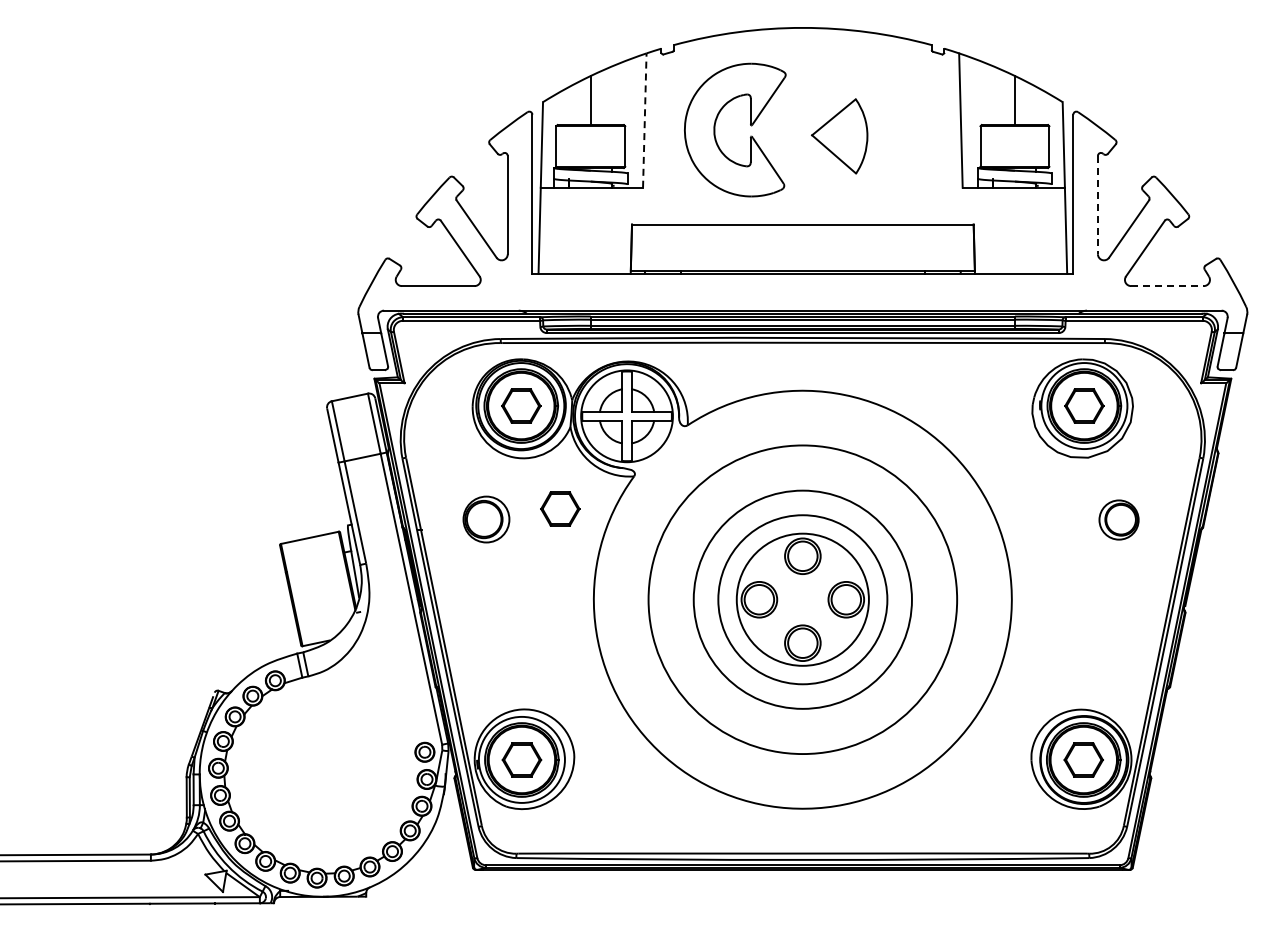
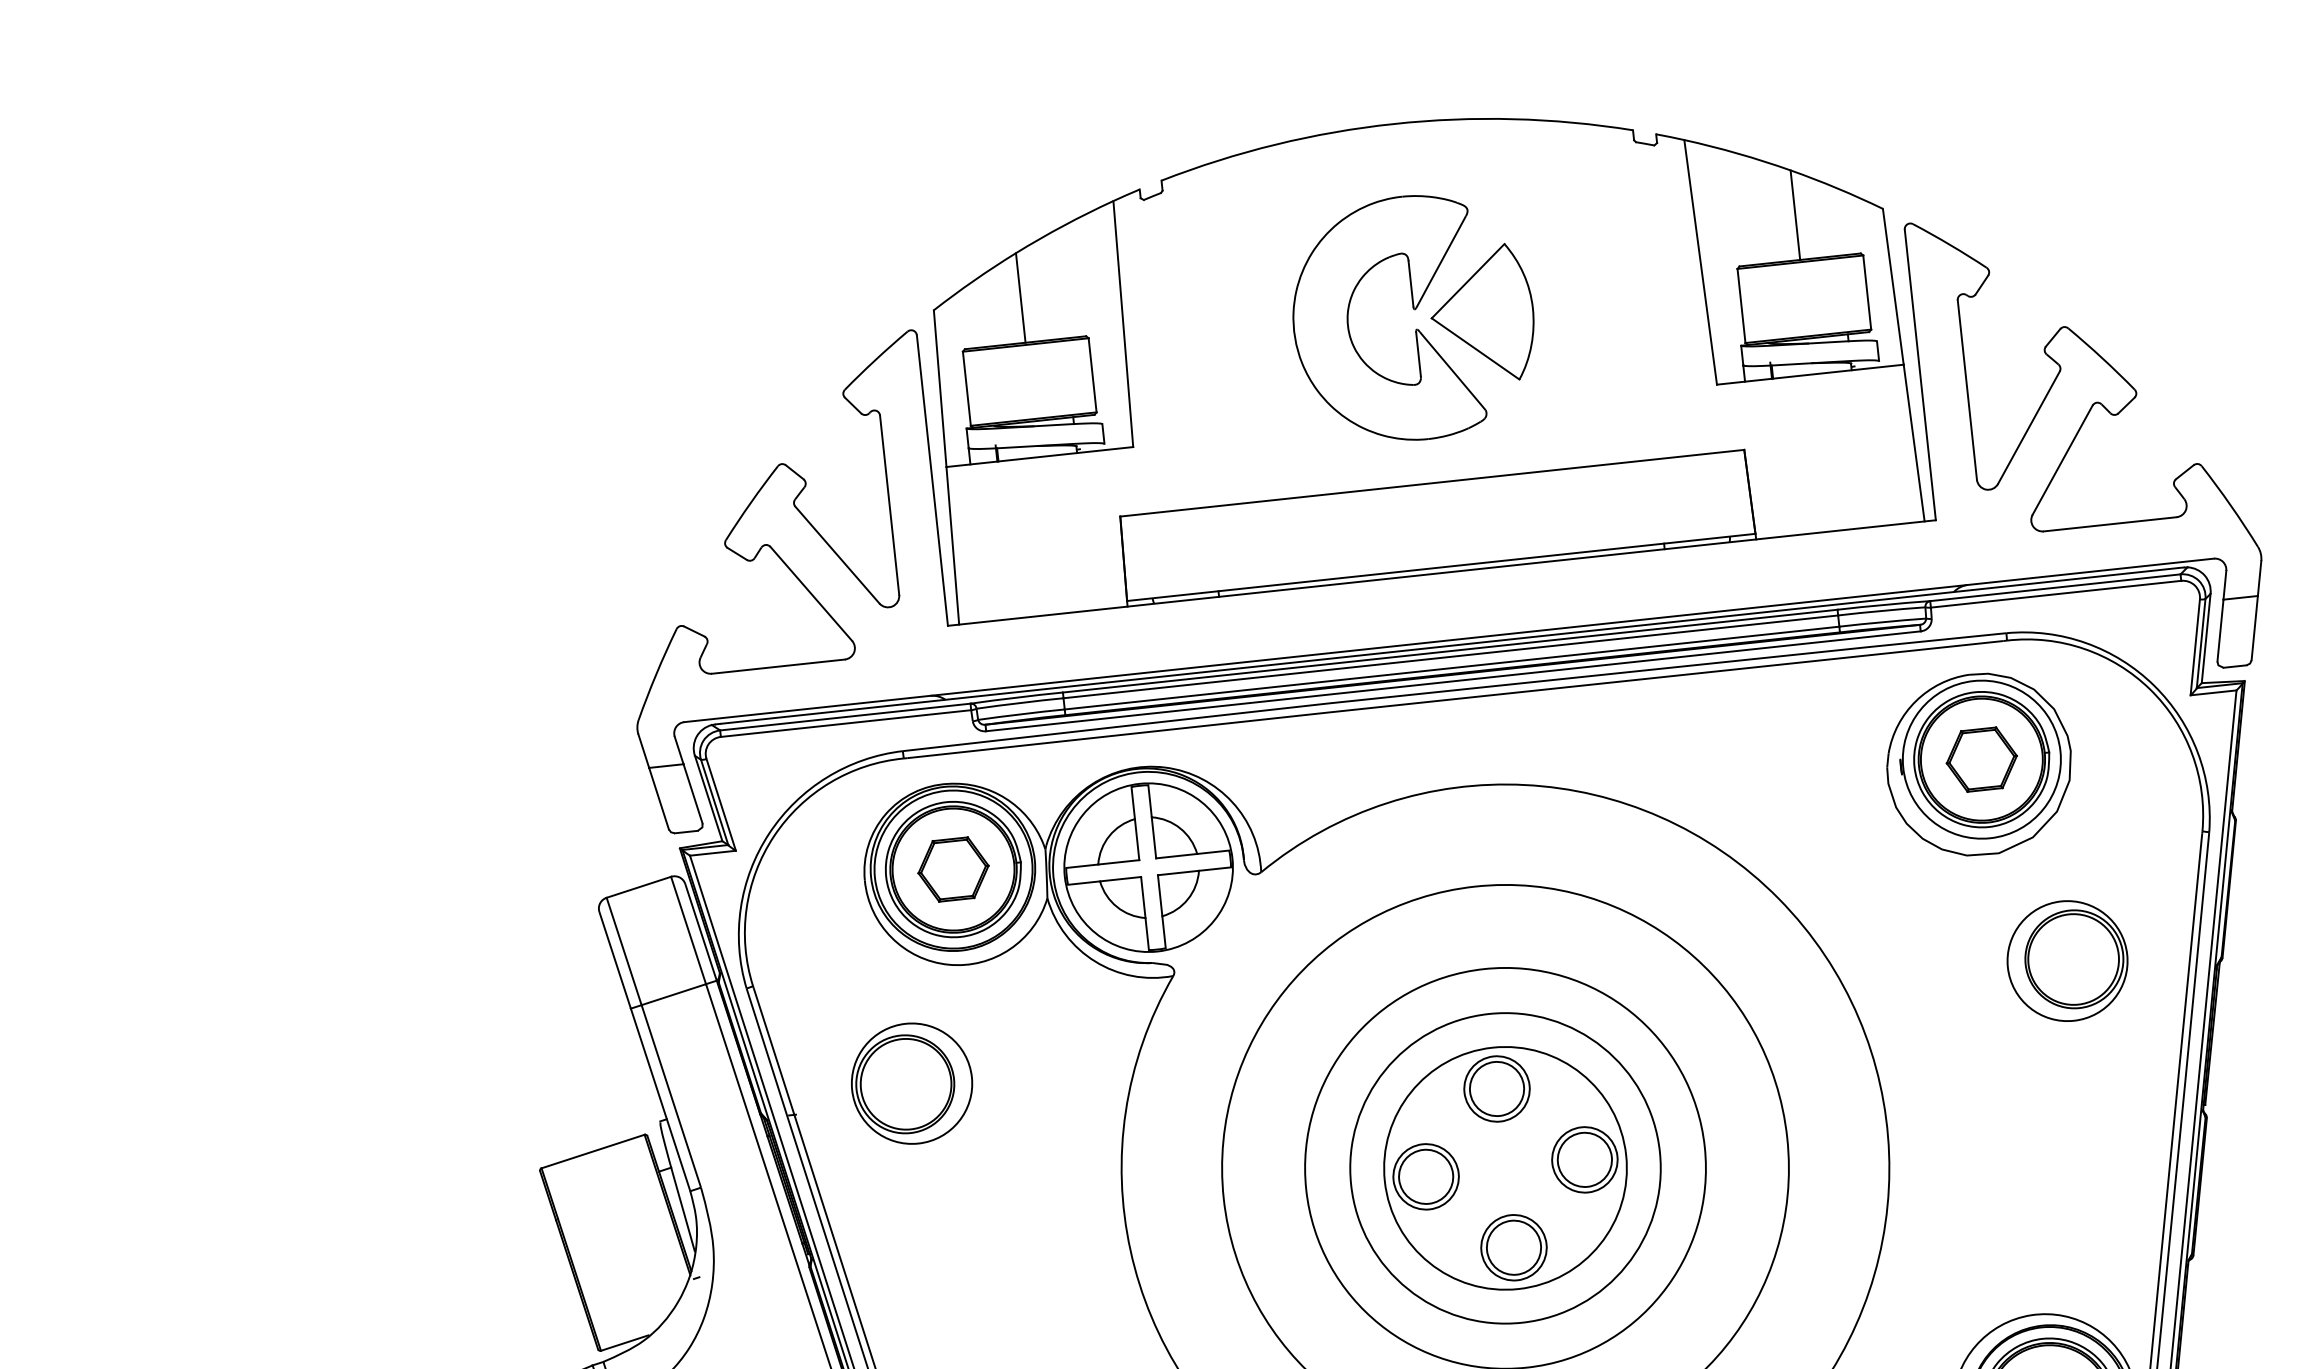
line: (644, 120) -> (1122, 323), dashed -> solid
part: (750, 125) -> (1413, 309), moved
line: (1097, 205) -> (1966, 390), dashed -> solid
line: (1167, 286) -> (2110, 525), dashed -> solid
part: (560, 508) -> (1045, 1048), removed
part: (486, 519) -> (912, 1083), size x1.43
part: (1118, 519) -> (2066, 960), size x1.67

